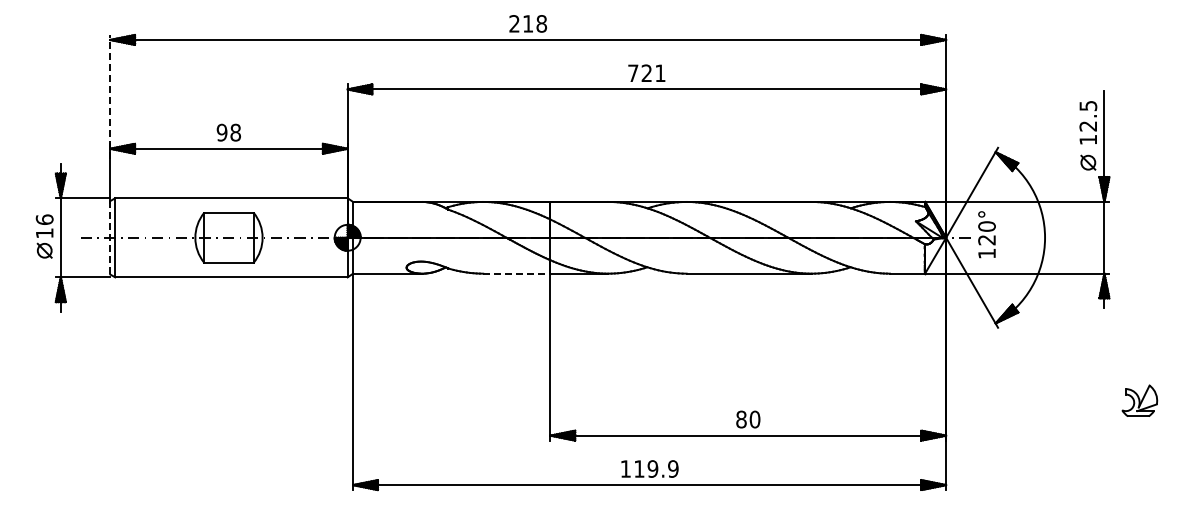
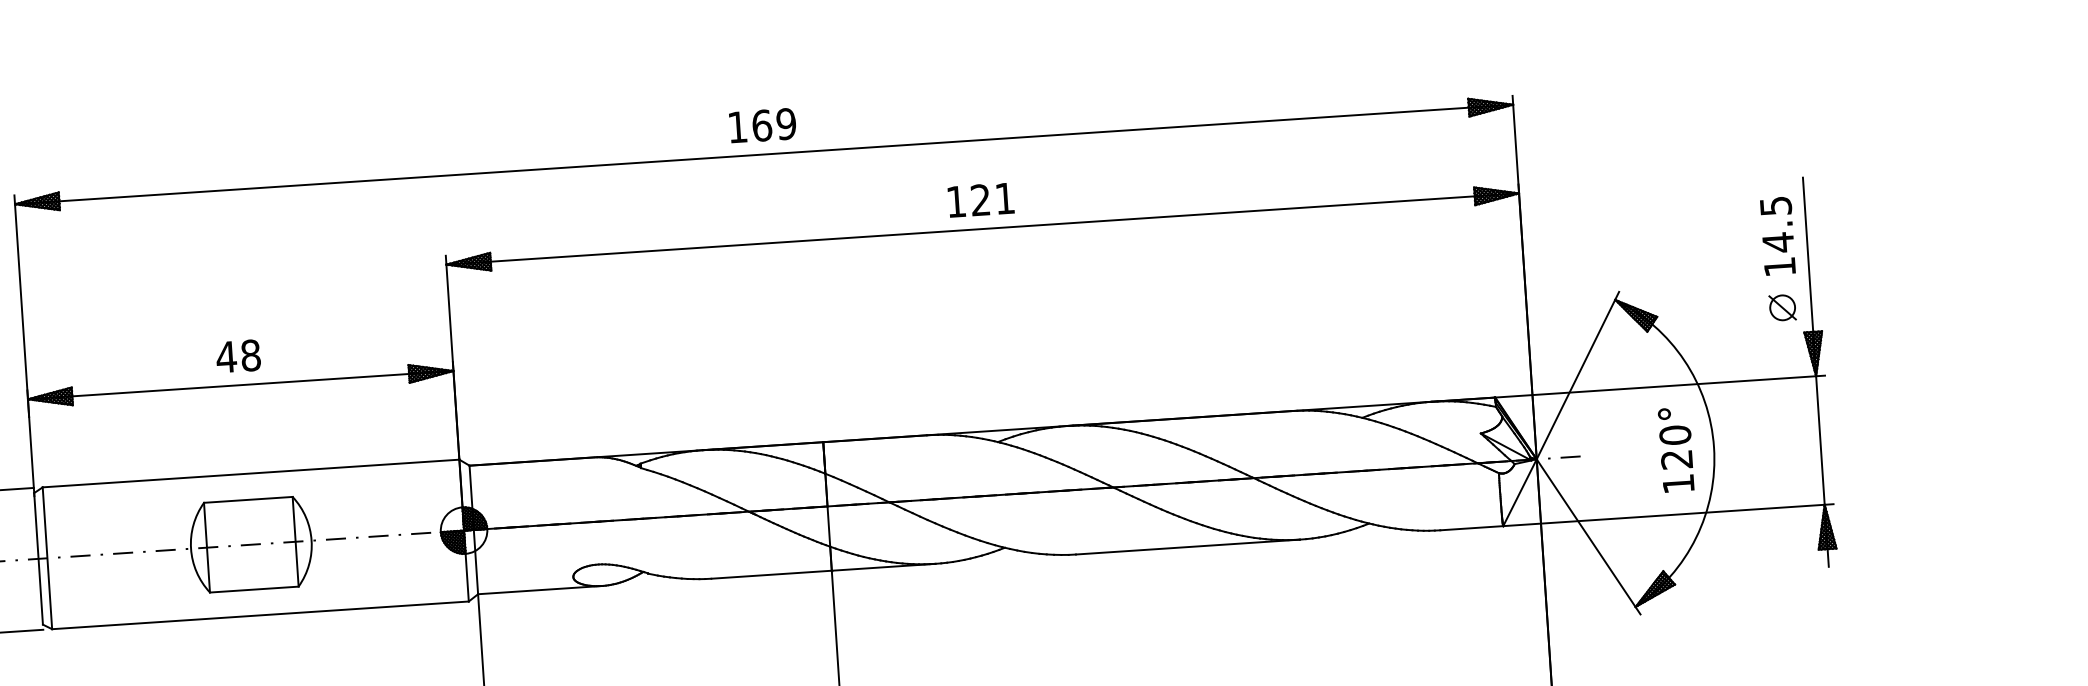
text: (528, 23) -> (762, 124), 218 -> 169
text: (633, 72) -> (956, 200), 721 -> 121
line: (110, 96) -> (22, 305), dashed -> solid
text: (1087, 126) -> (1776, 243), 12.5 -> 14.5
text: (221, 132) -> (225, 356), 98 -> 48
text: (986, 234) -> (1675, 449), moved
line: (110, 237) -> (38, 558), dashed -> solid
line: (516, 273) -> (770, 574), dashed -> solid

